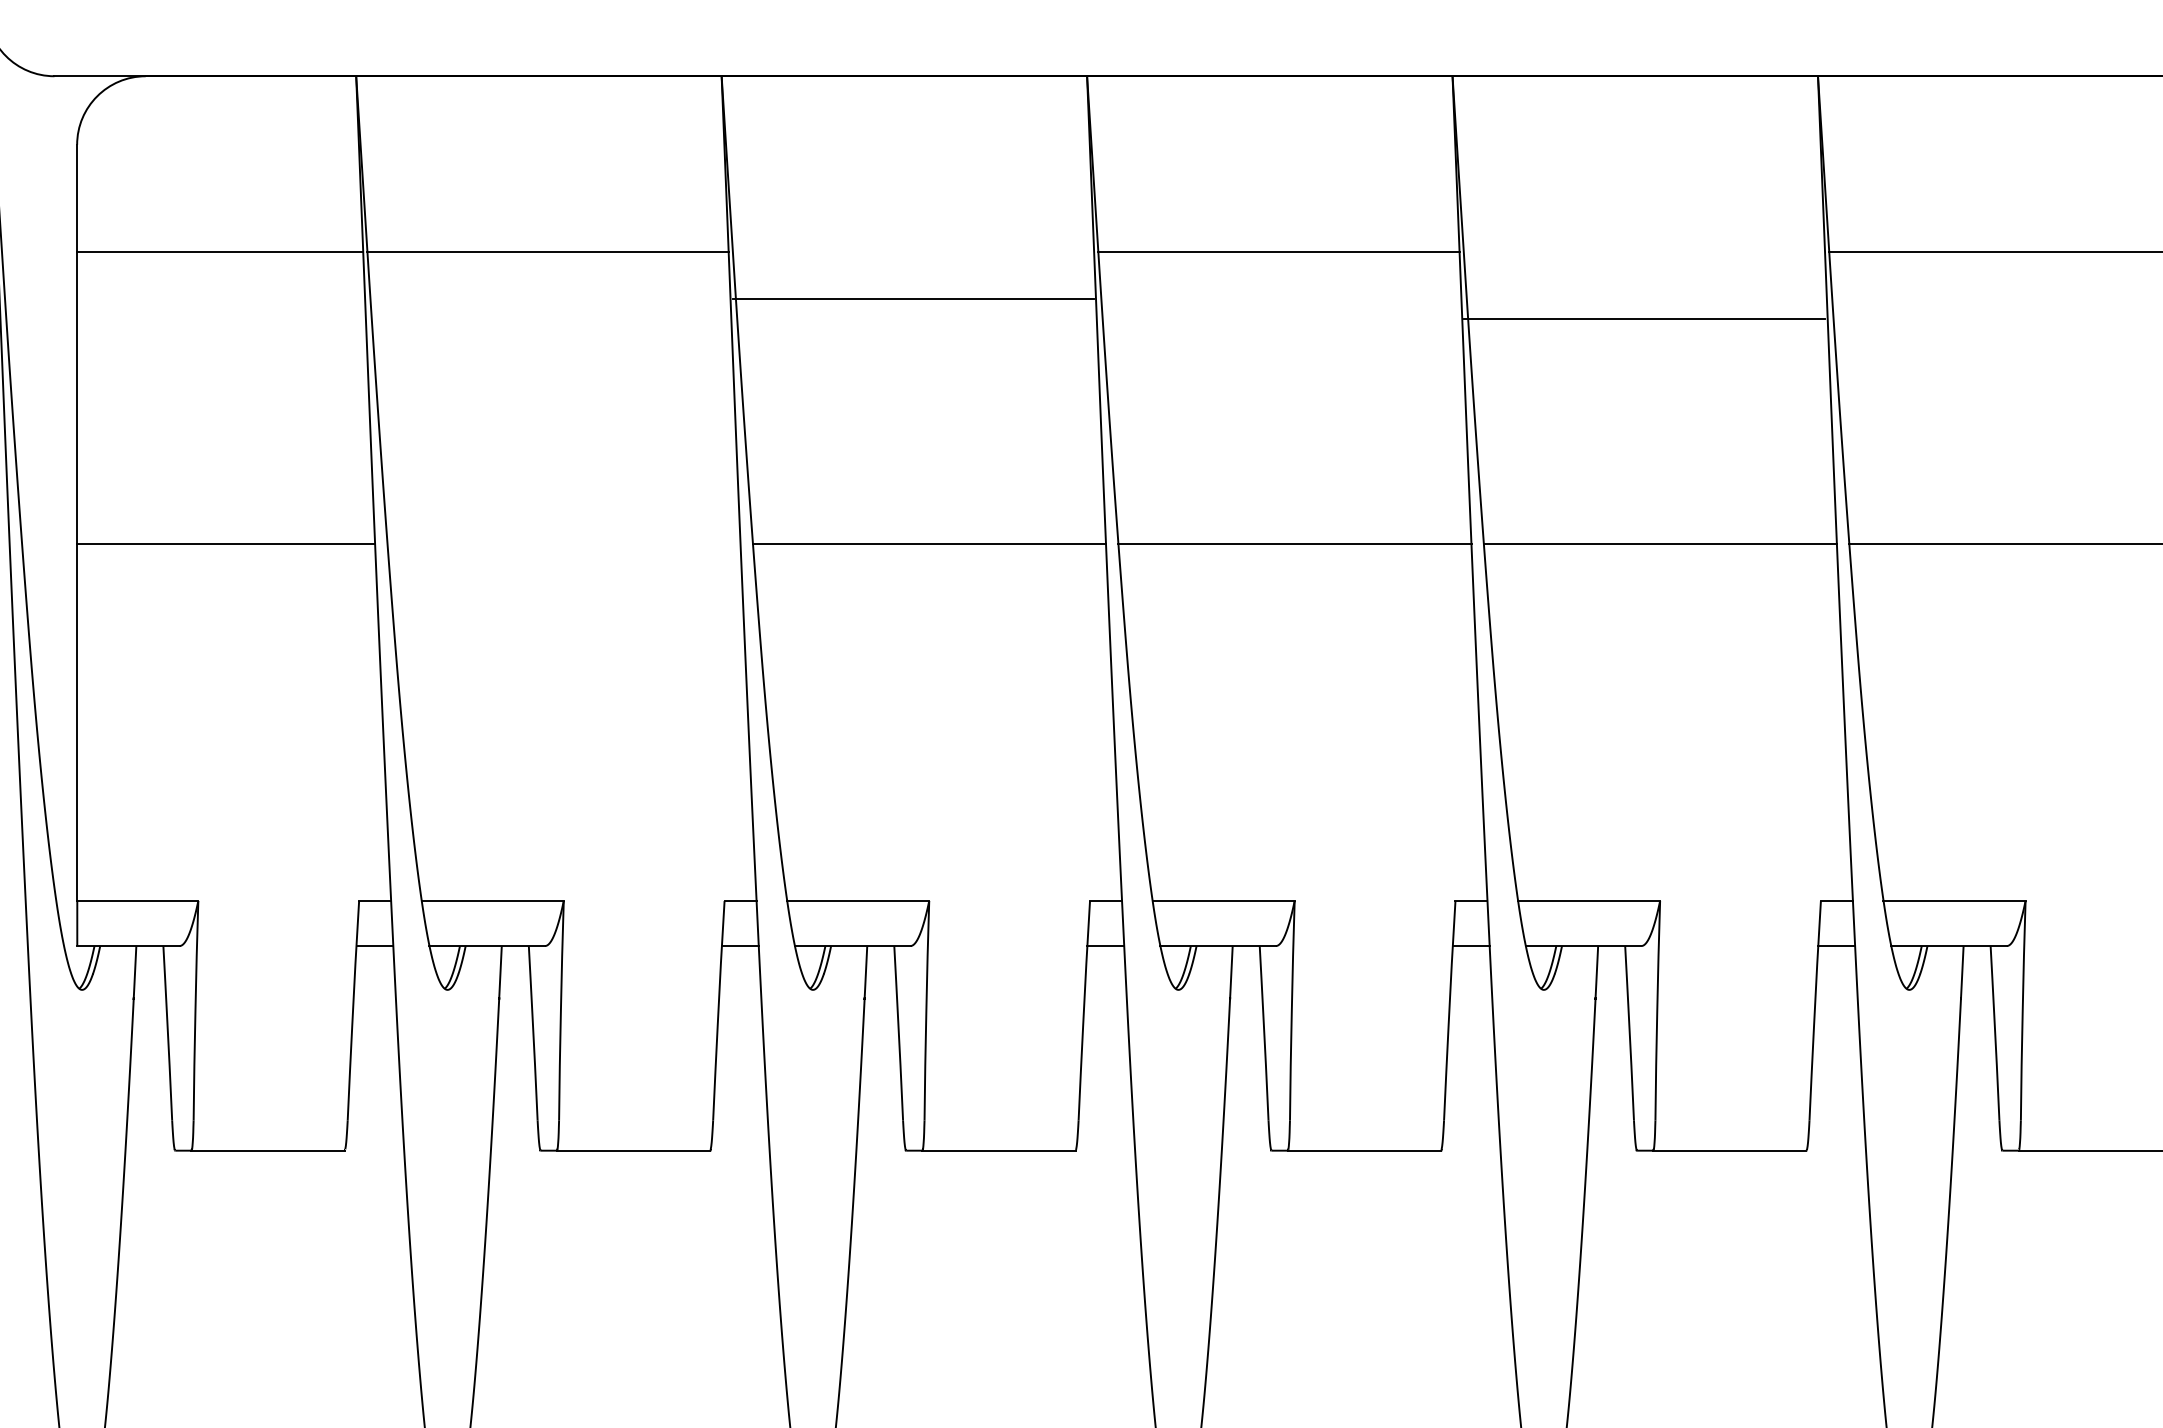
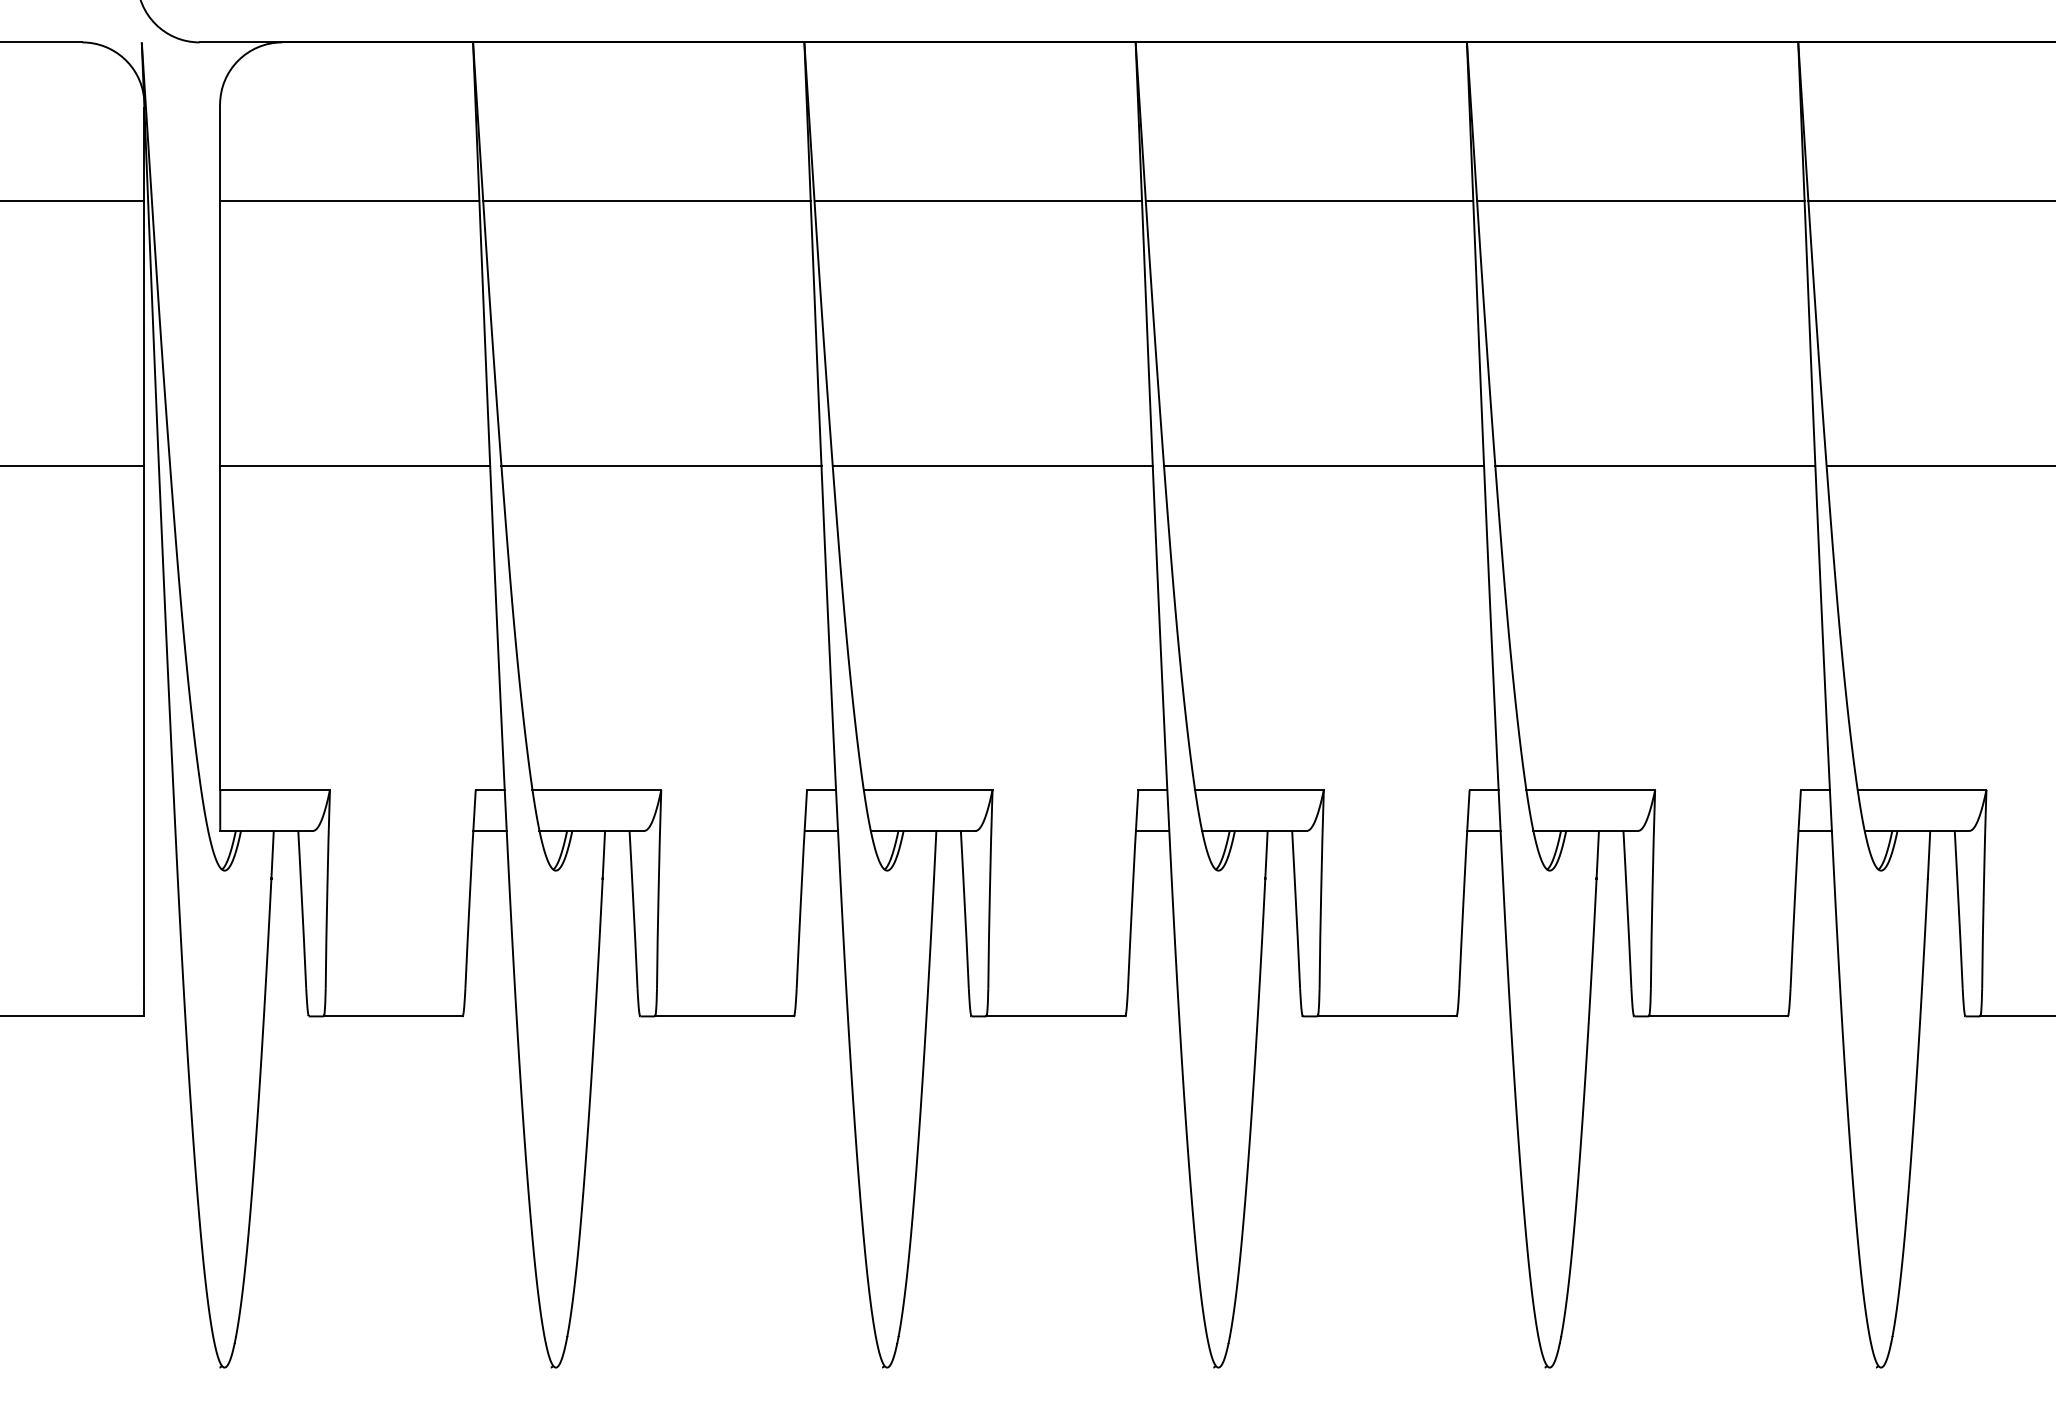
line: (913, 299) -> (978, 201), moved
line: (1643, 319) -> (1640, 201), moved
line: (564, 544) -> (661, 466), added

